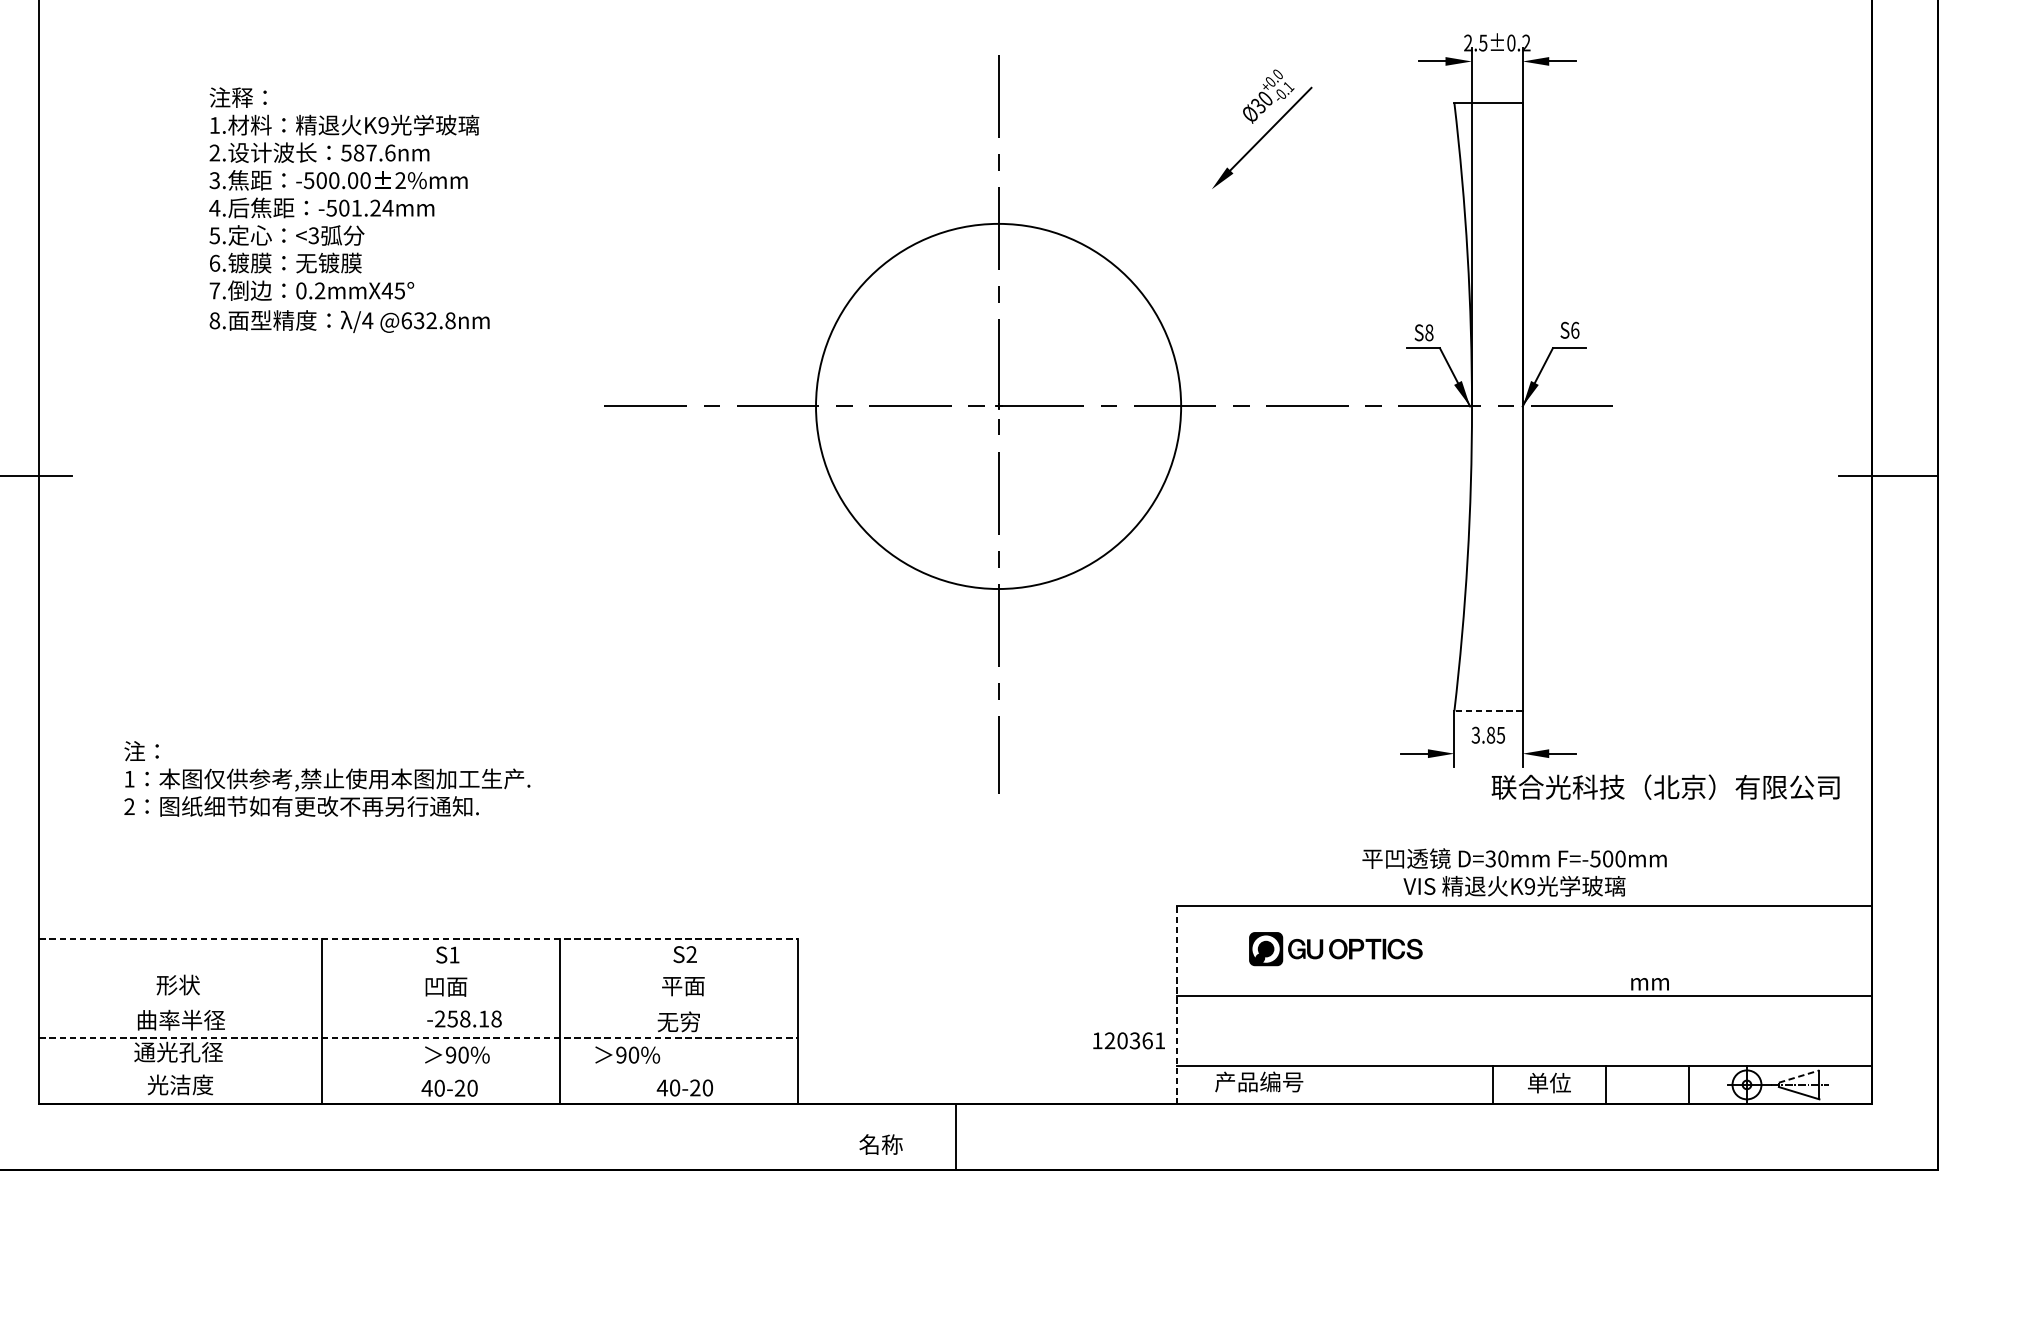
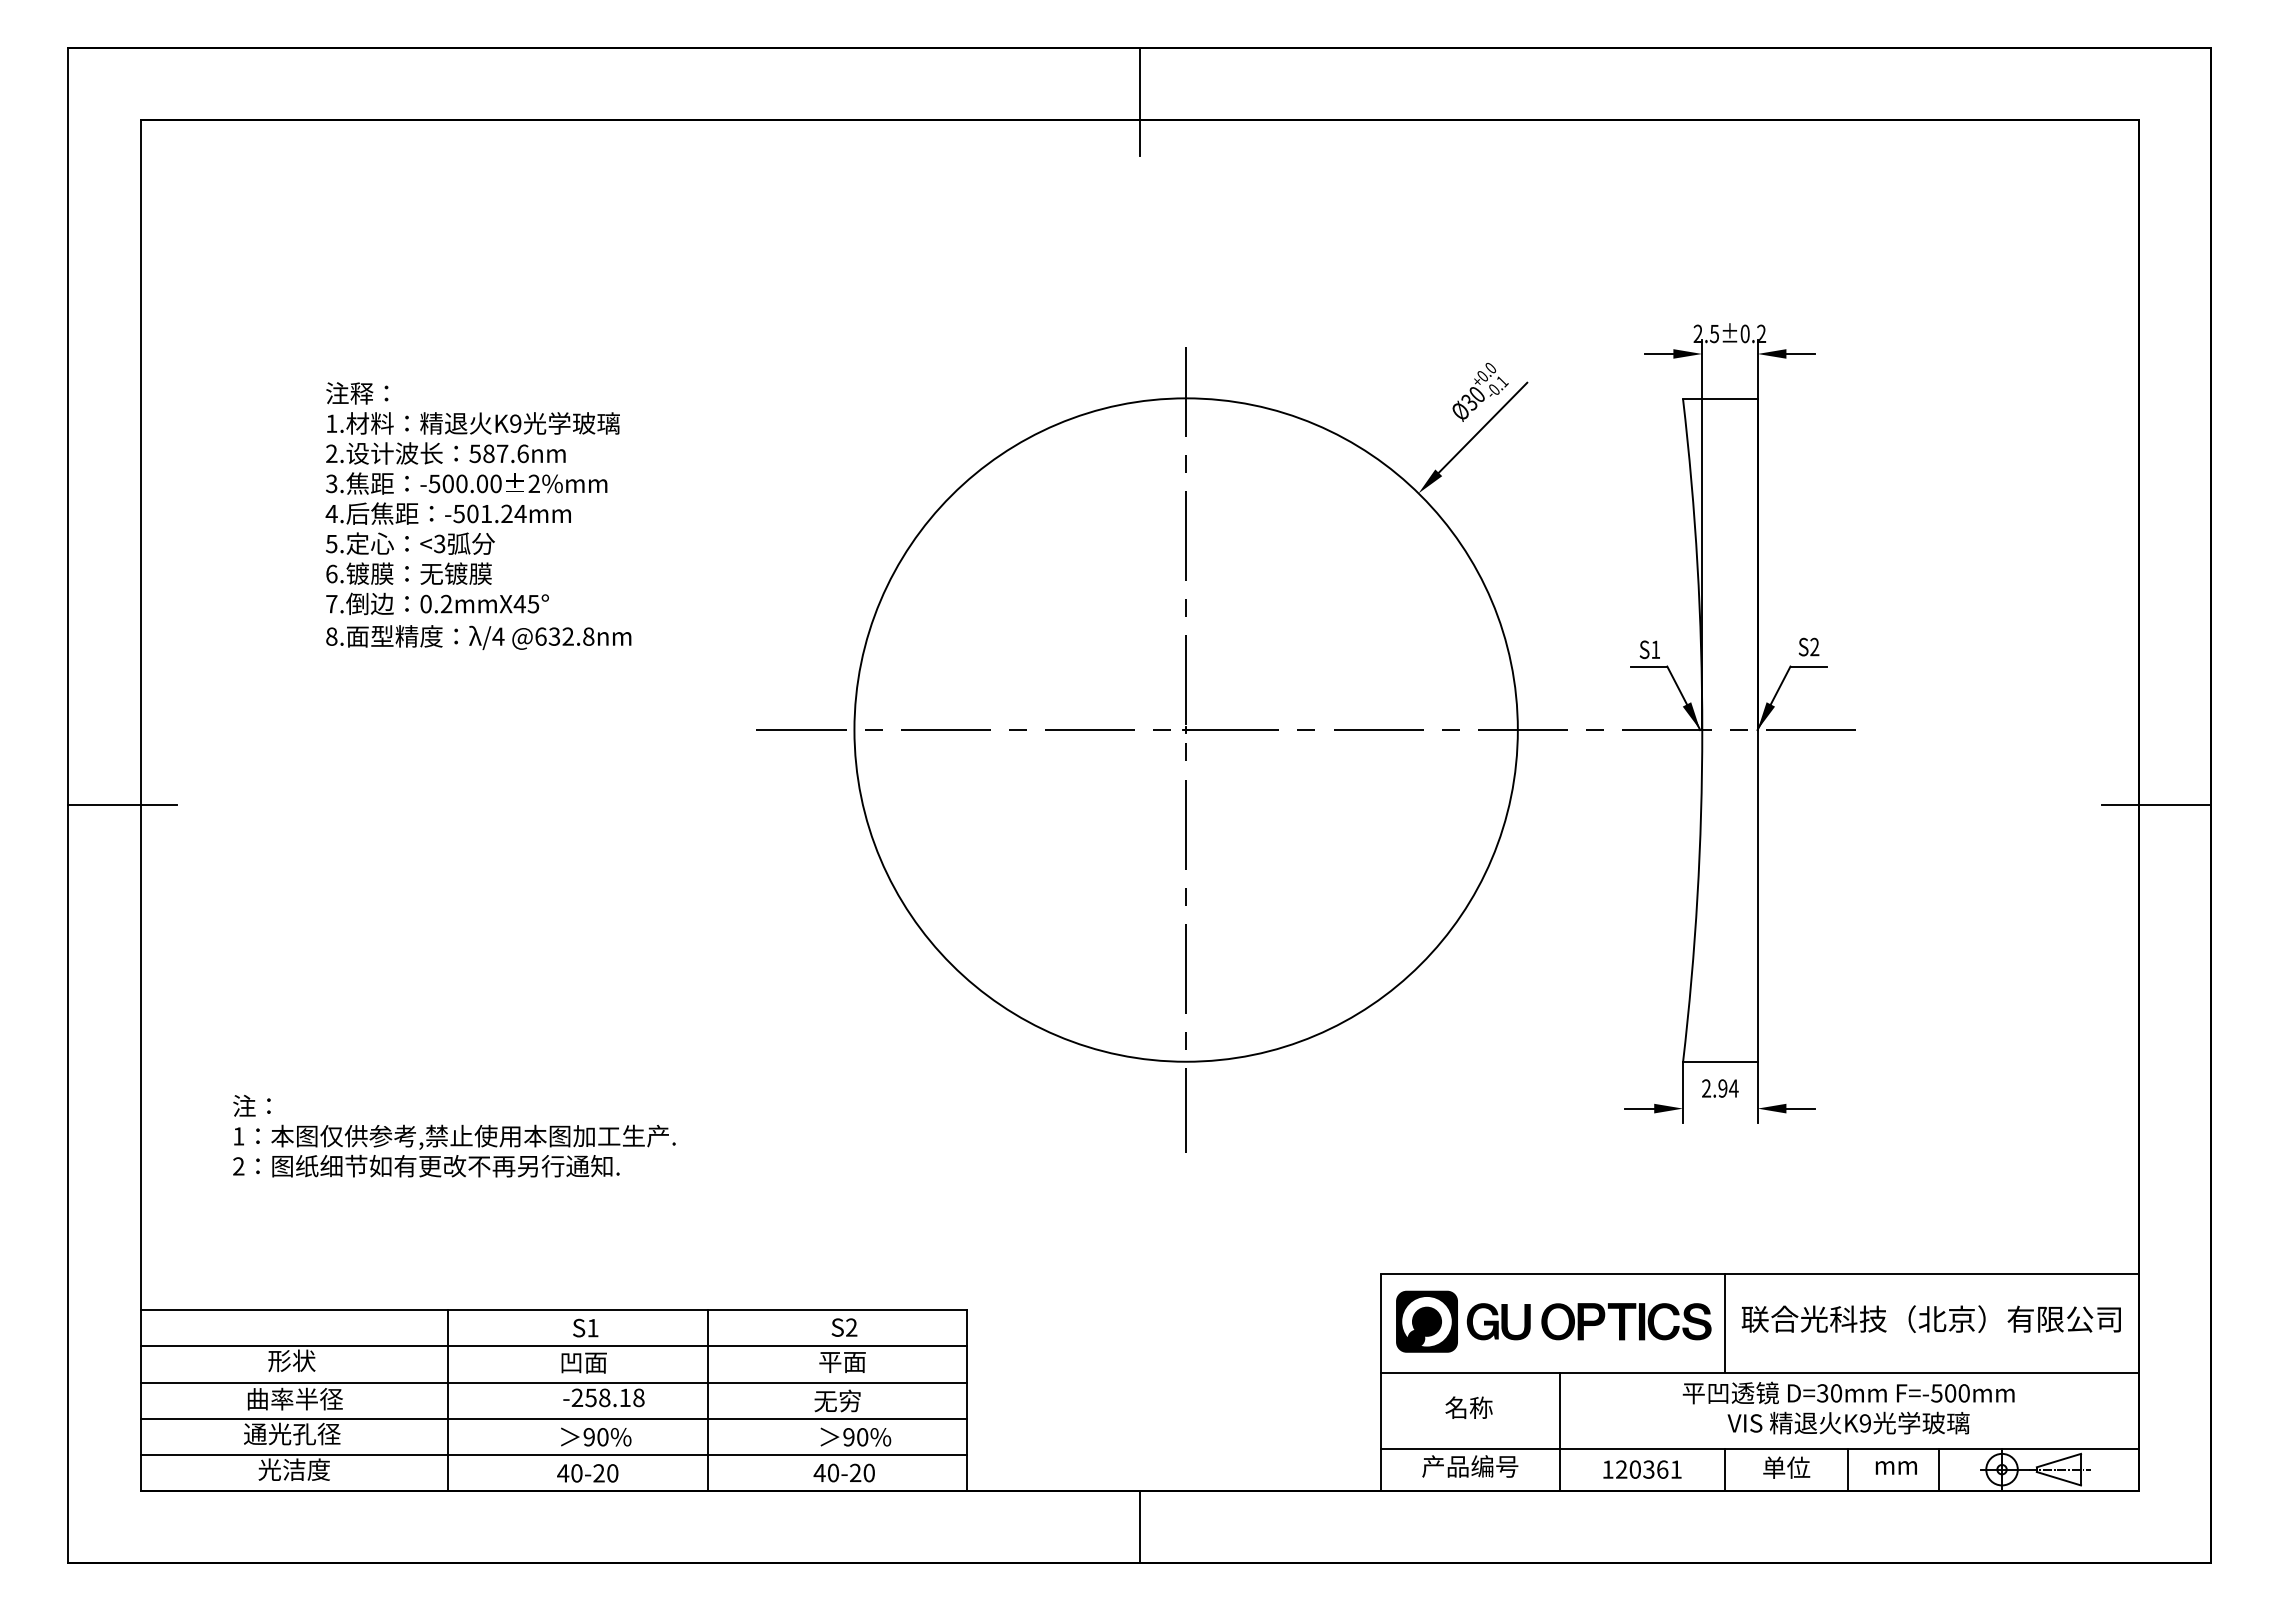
text: (1574, 329) -> (1814, 646), S6 -> S2
text: (1429, 332) -> (1655, 649), S8 -> S1
circle: (997, 405) -> (1185, 729), size x1.67
line: (1487, 711) -> (1719, 1062), dashed -> solid
text: (1488, 735) -> (1720, 1088), 3.85 -> 2.94
text: (1664, 786) -> (1930, 1318), moved
text: (1514, 871) -> (1848, 1407), moved
line: (419, 938) -> (554, 1310), dashed -> solid
part: (1335, 948) -> (1553, 1321), size x1.67
line: (1492, 950) -> (1724, 1323), added
line: (418, 971) -> (553, 1346), added
text: (1649, 983) -> (1895, 1467), moved
line: (418, 1004) -> (553, 1382), added
line: (1177, 1004) -> (1381, 1382), dashed -> solid
line: (419, 1037) -> (554, 1418), dashed -> solid
text: (1129, 1040) -> (1642, 1469), moved
line: (1341, 1049) -> (1559, 1431), added
text: (627, 1054) -> (855, 1436), moved
line: (418, 1070) -> (553, 1454), added
line: (1799, 1076) -> (2059, 1460), dashed -> solid
text: (880, 1144) -> (1468, 1407), moved

